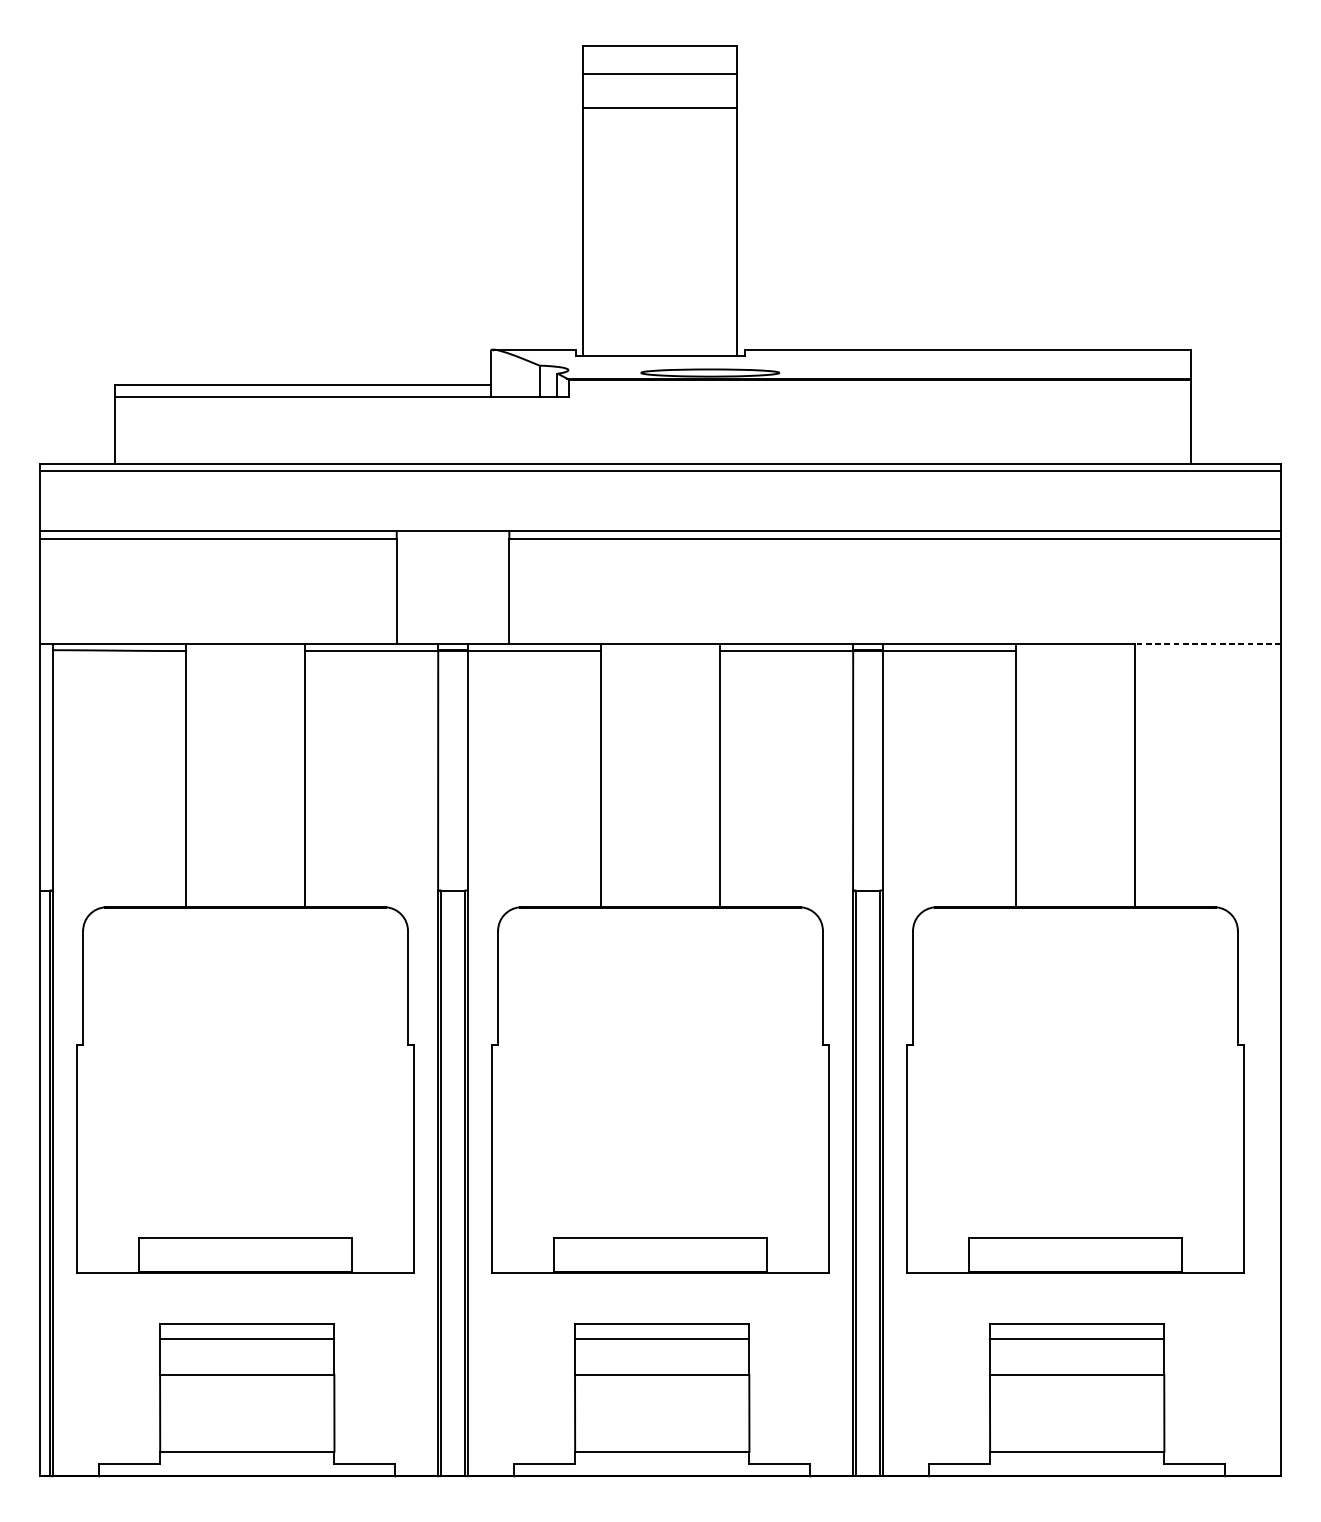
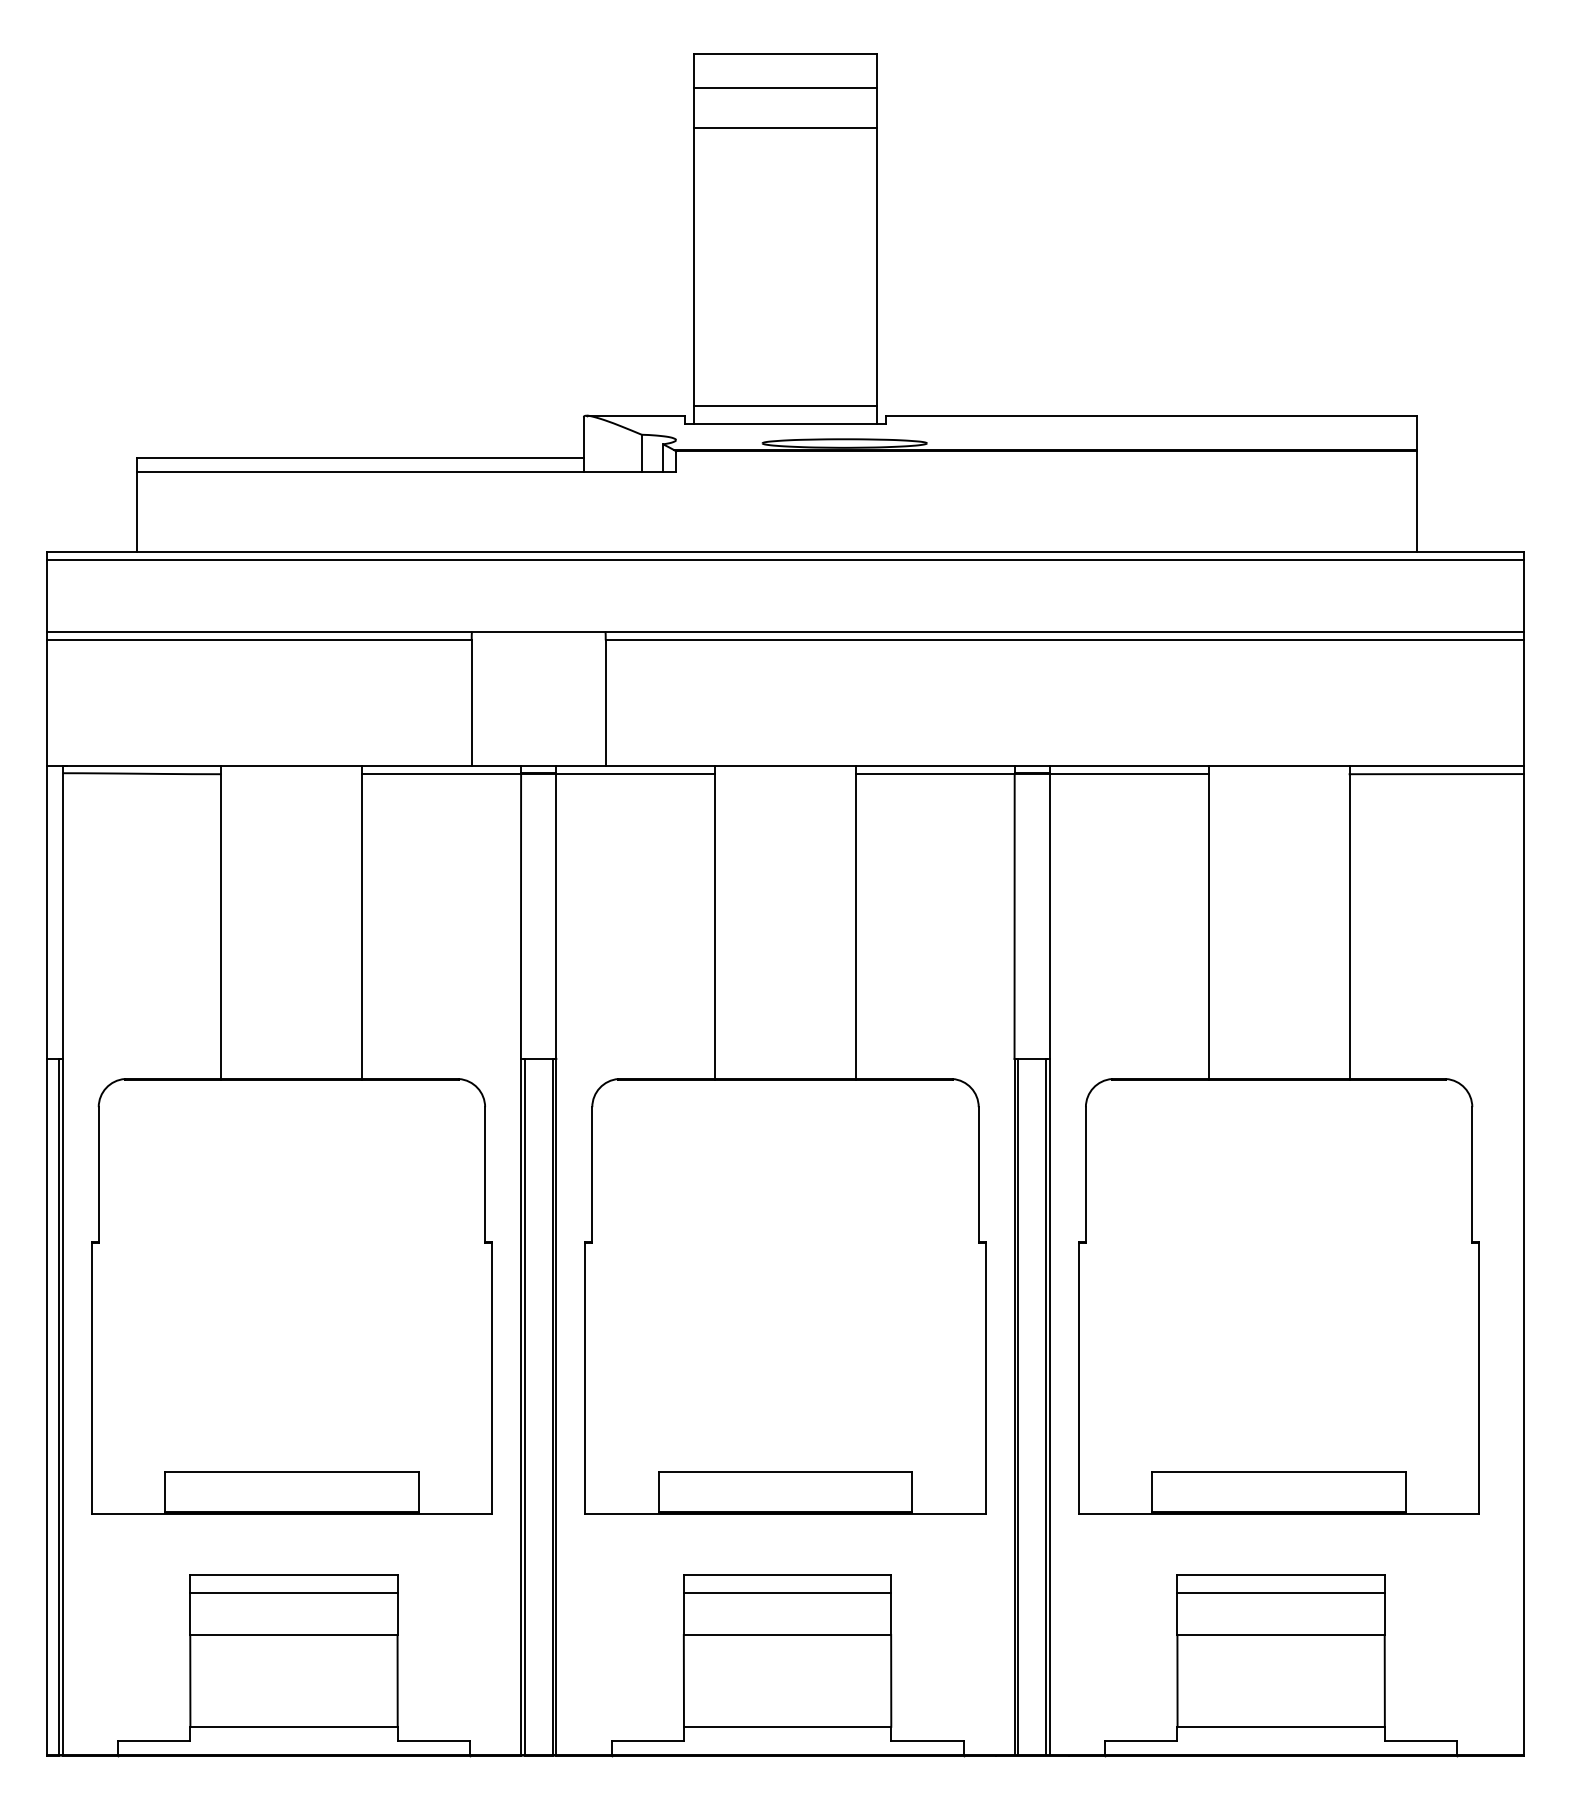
line: (660, 341) -> (785, 405), added
line: (1207, 643) -> (1436, 765), dashed -> solid
line: (1207, 651) -> (1436, 774), added

